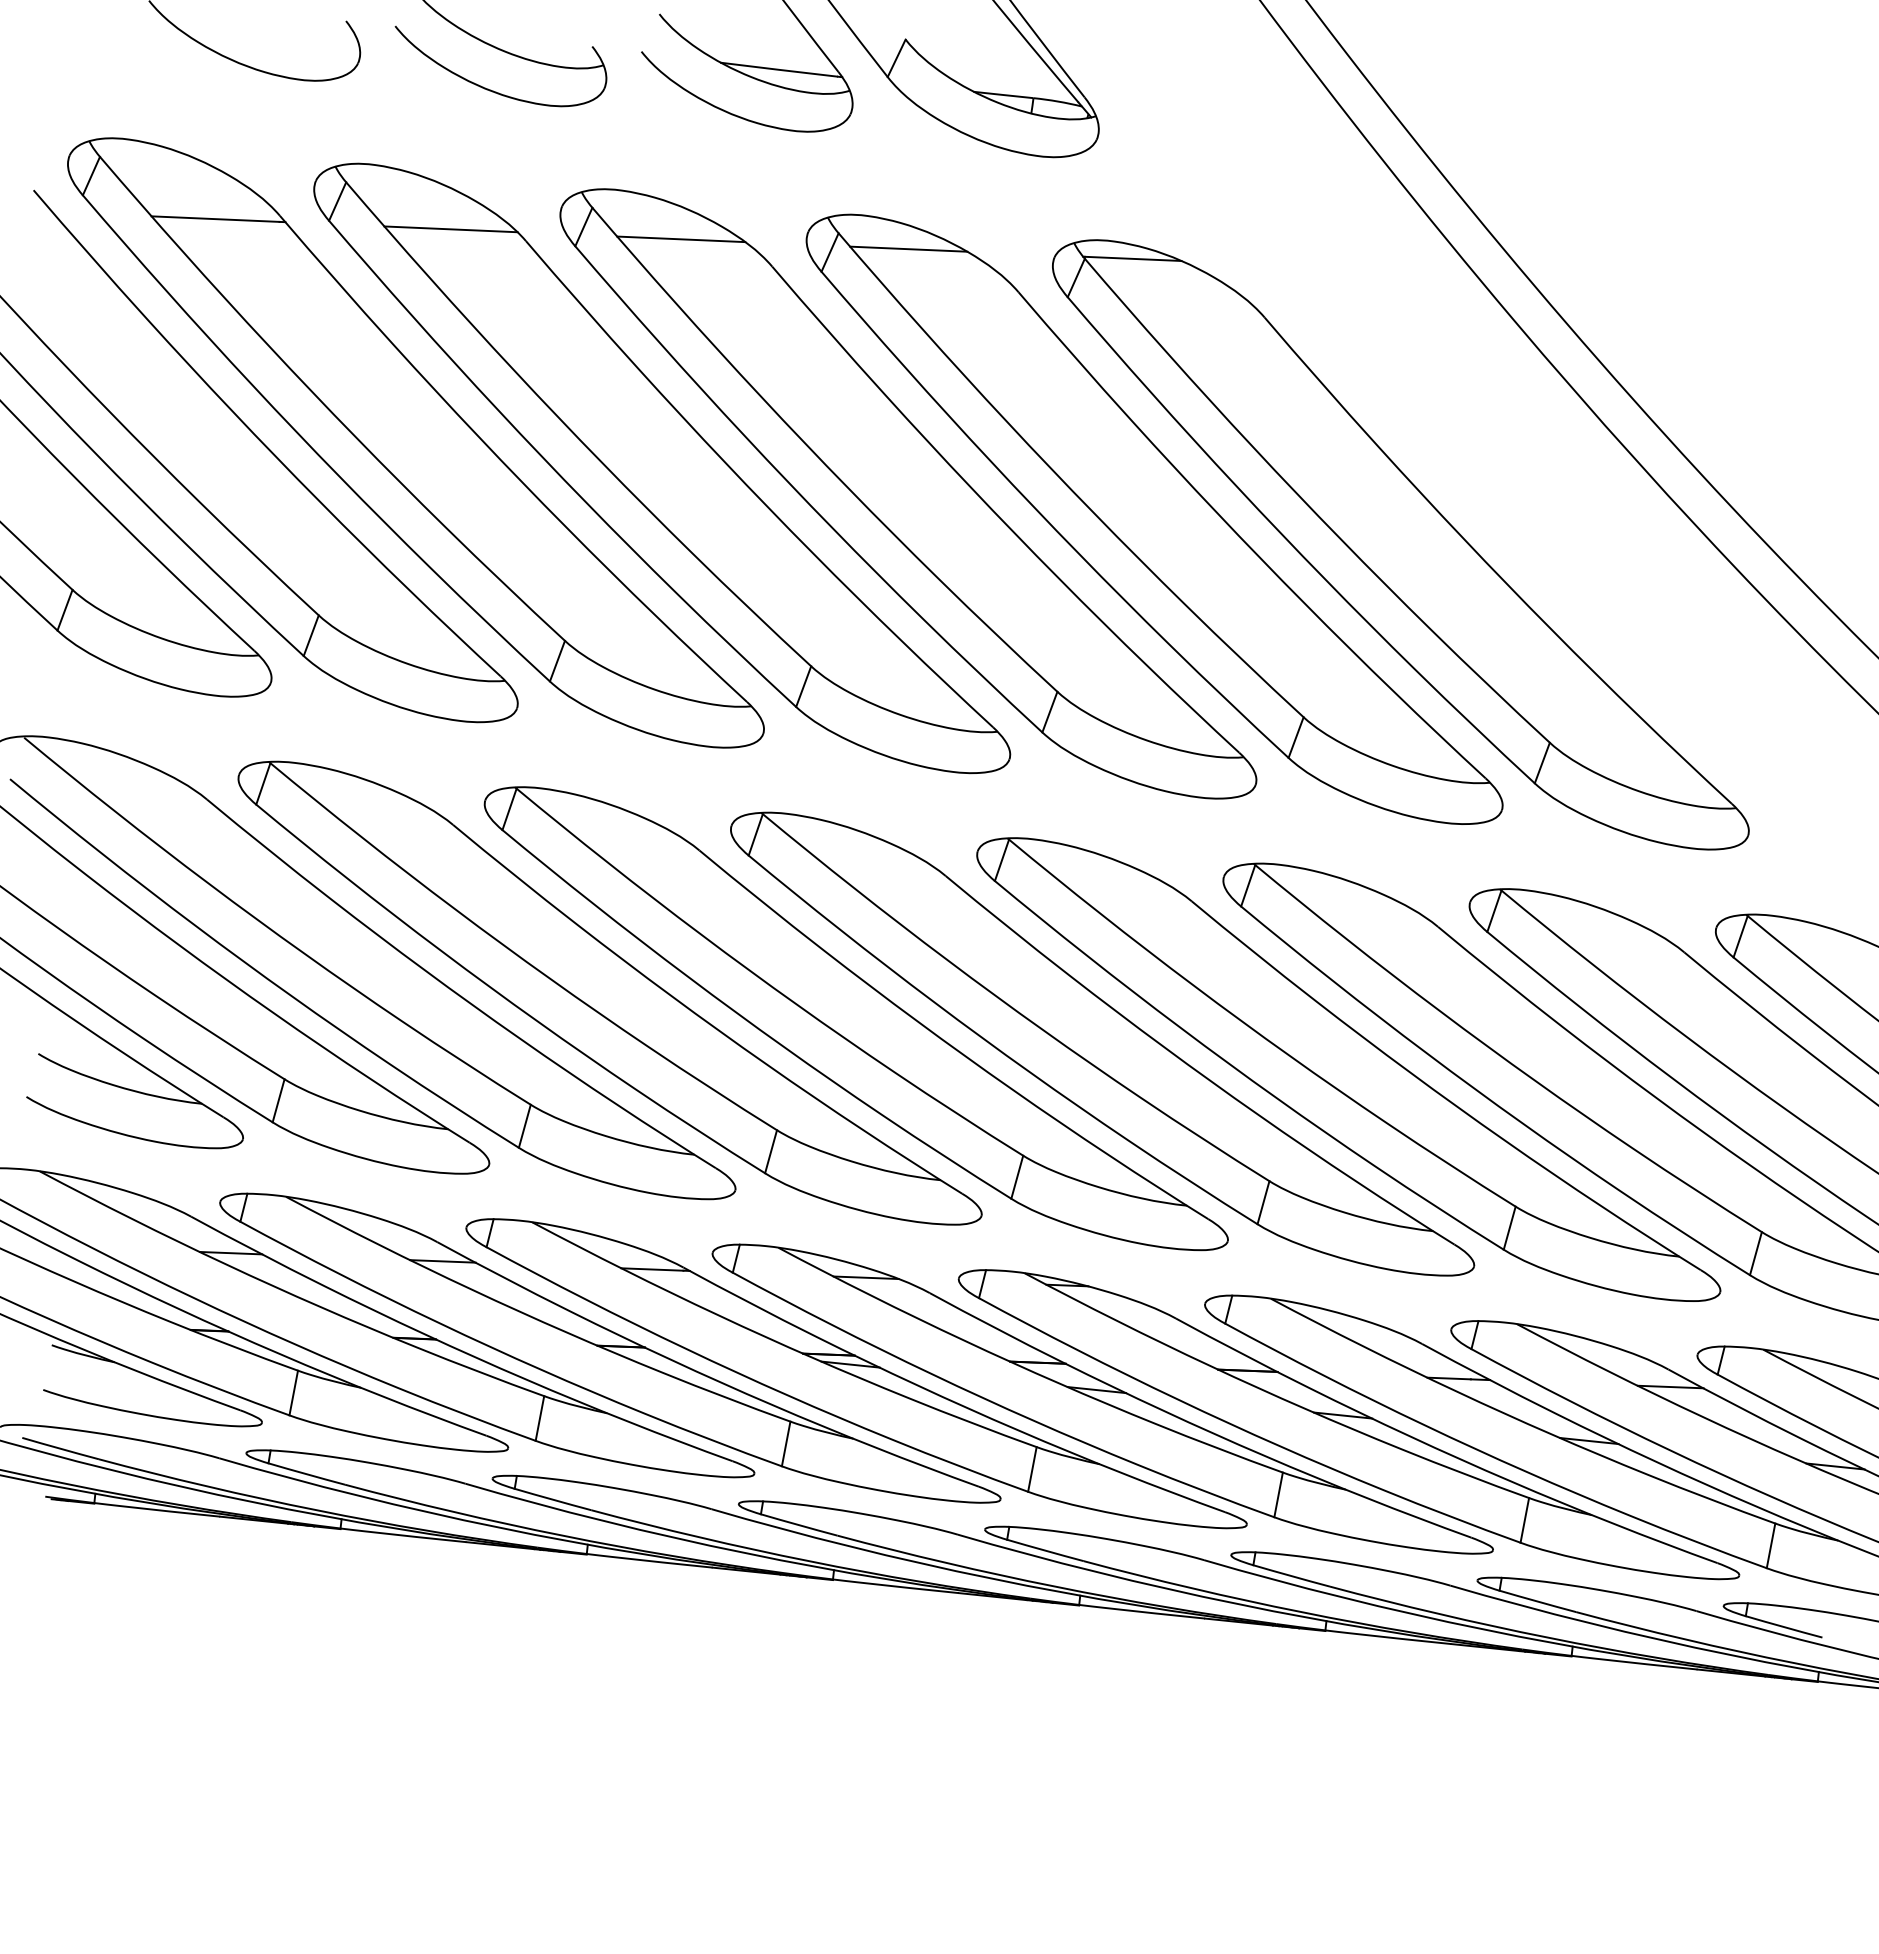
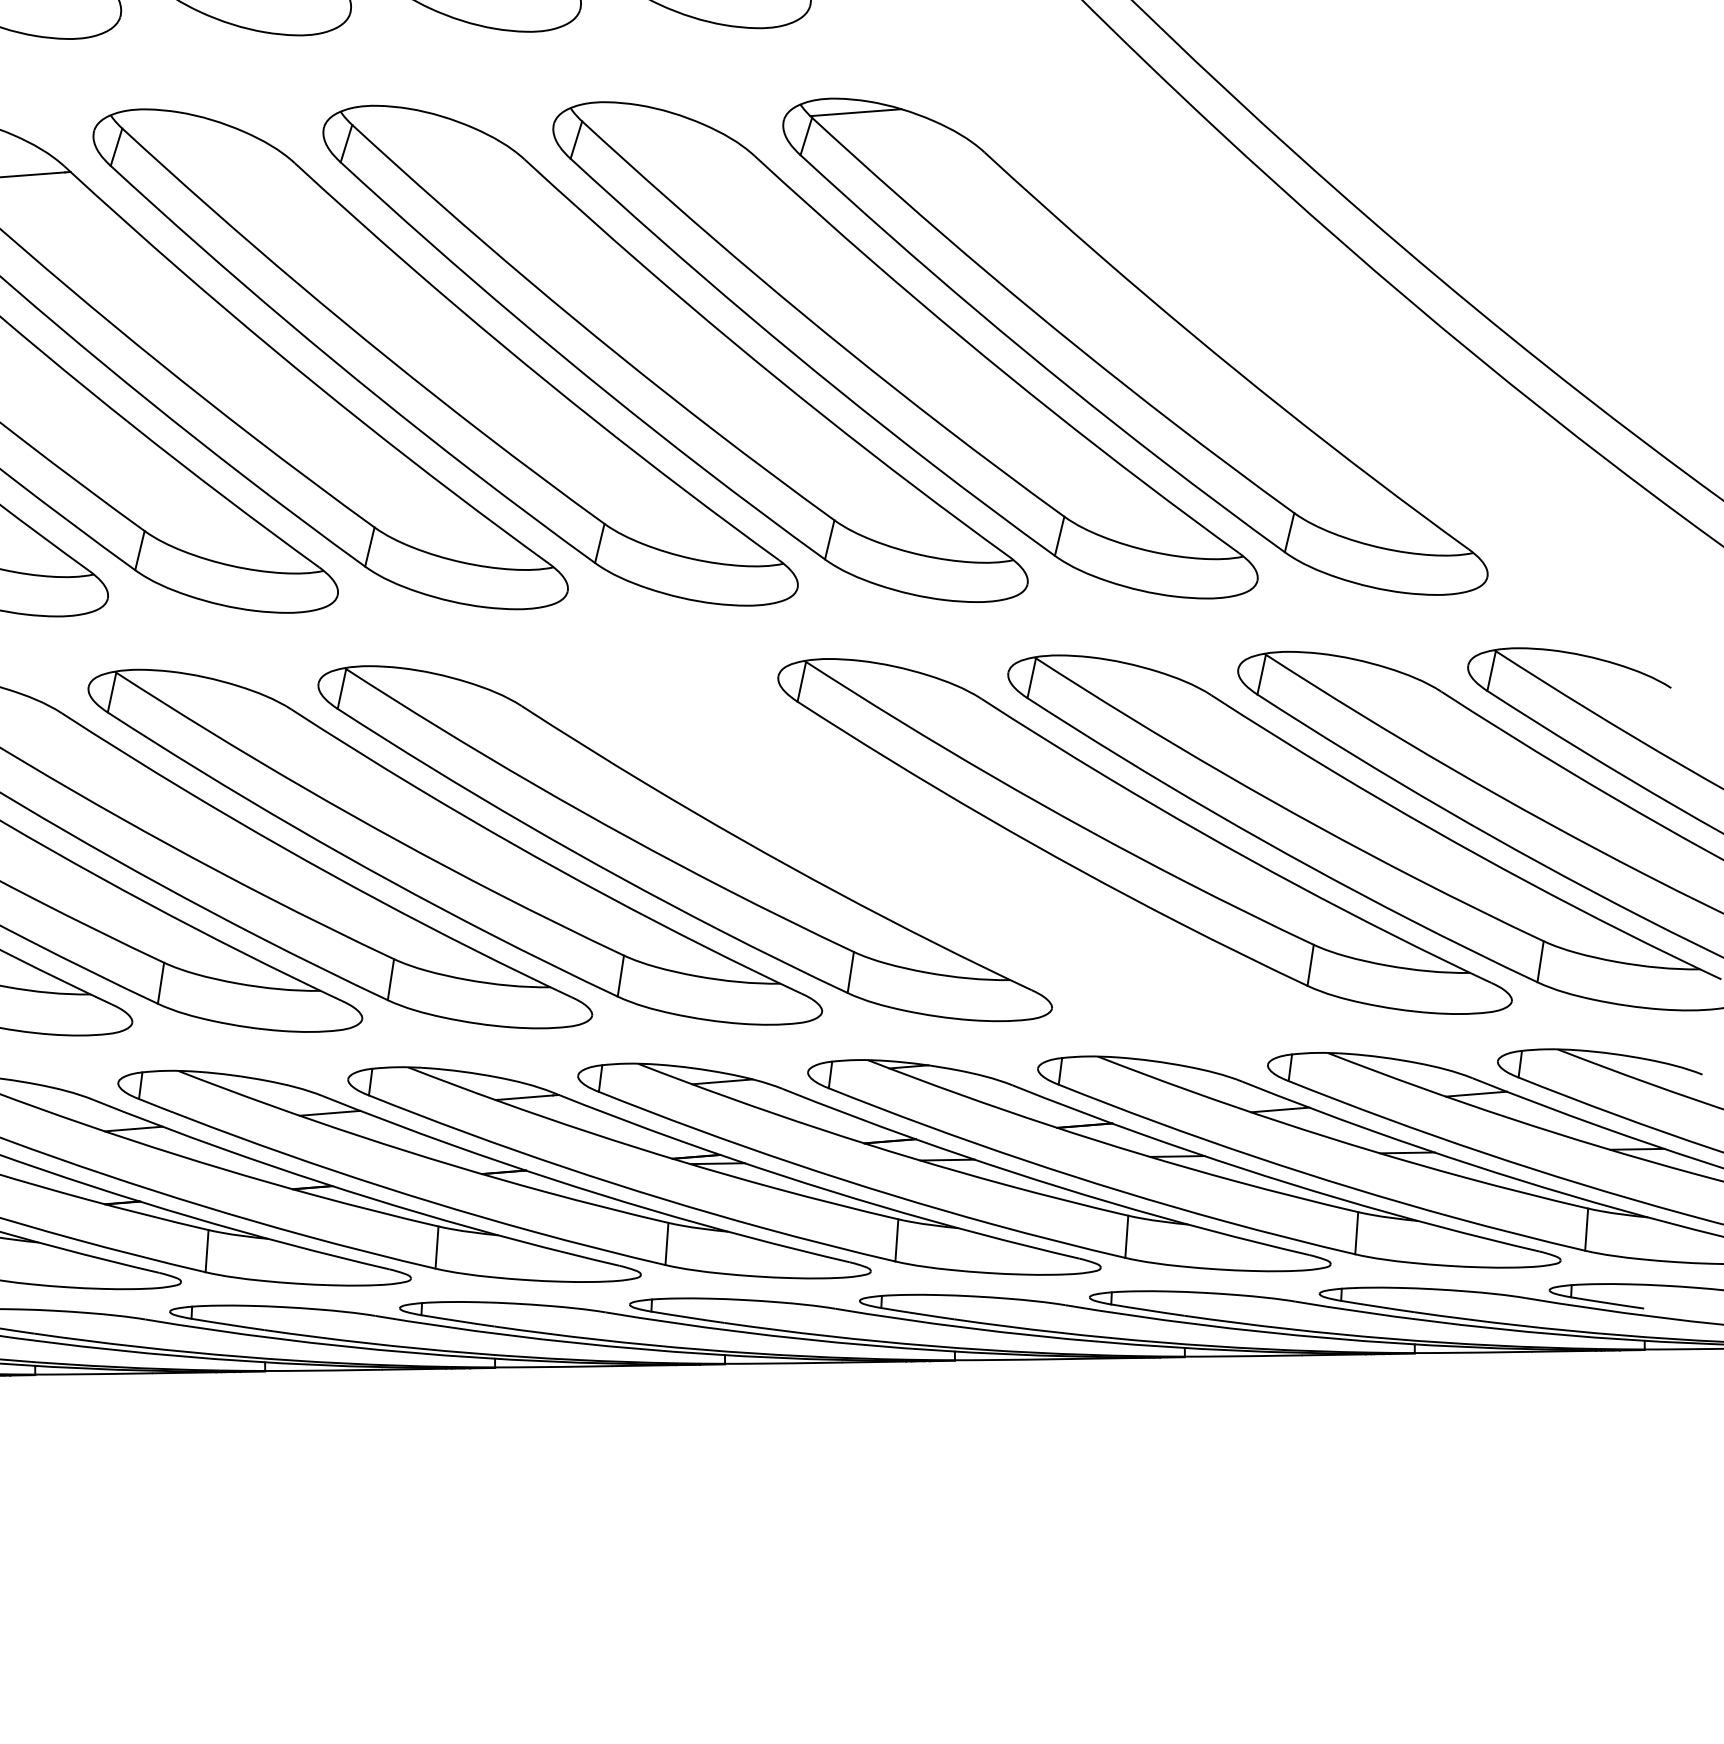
line: (450, 229) -> (223, 160), removed
line: (681, 239) -> (437, 144), removed
line: (908, 248) -> (648, 127), removed
part: (1102, 1043) -> (914, 839), removed

